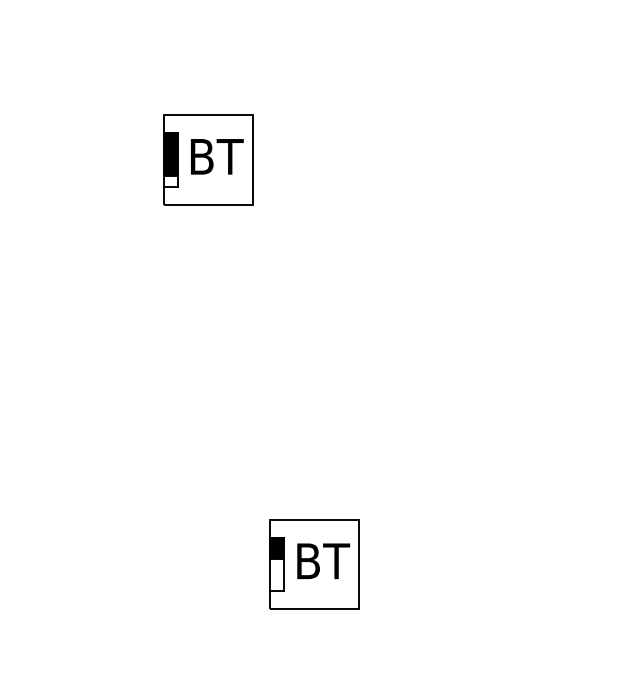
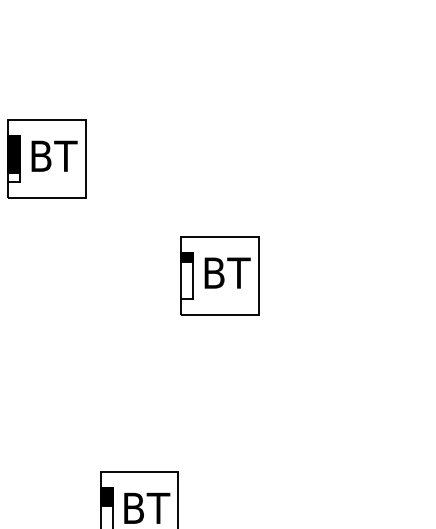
part: (407, 294) -> (220, 276), added

